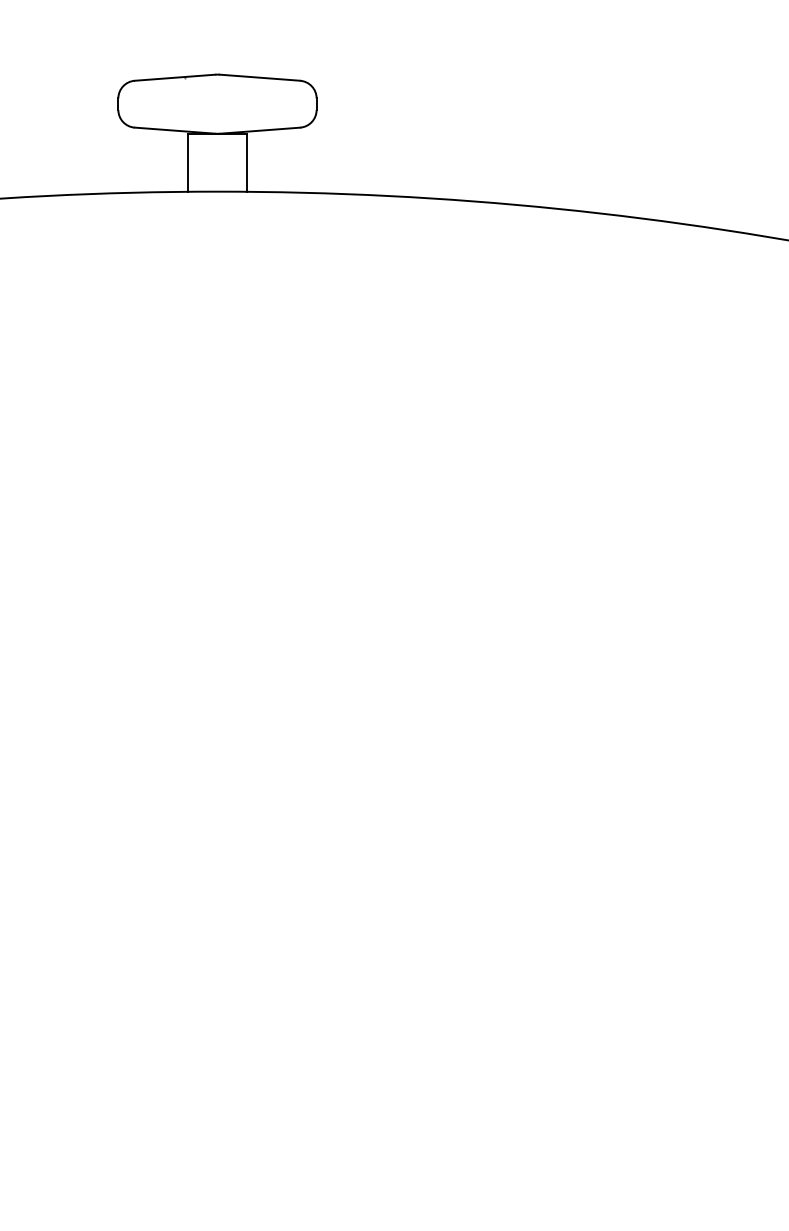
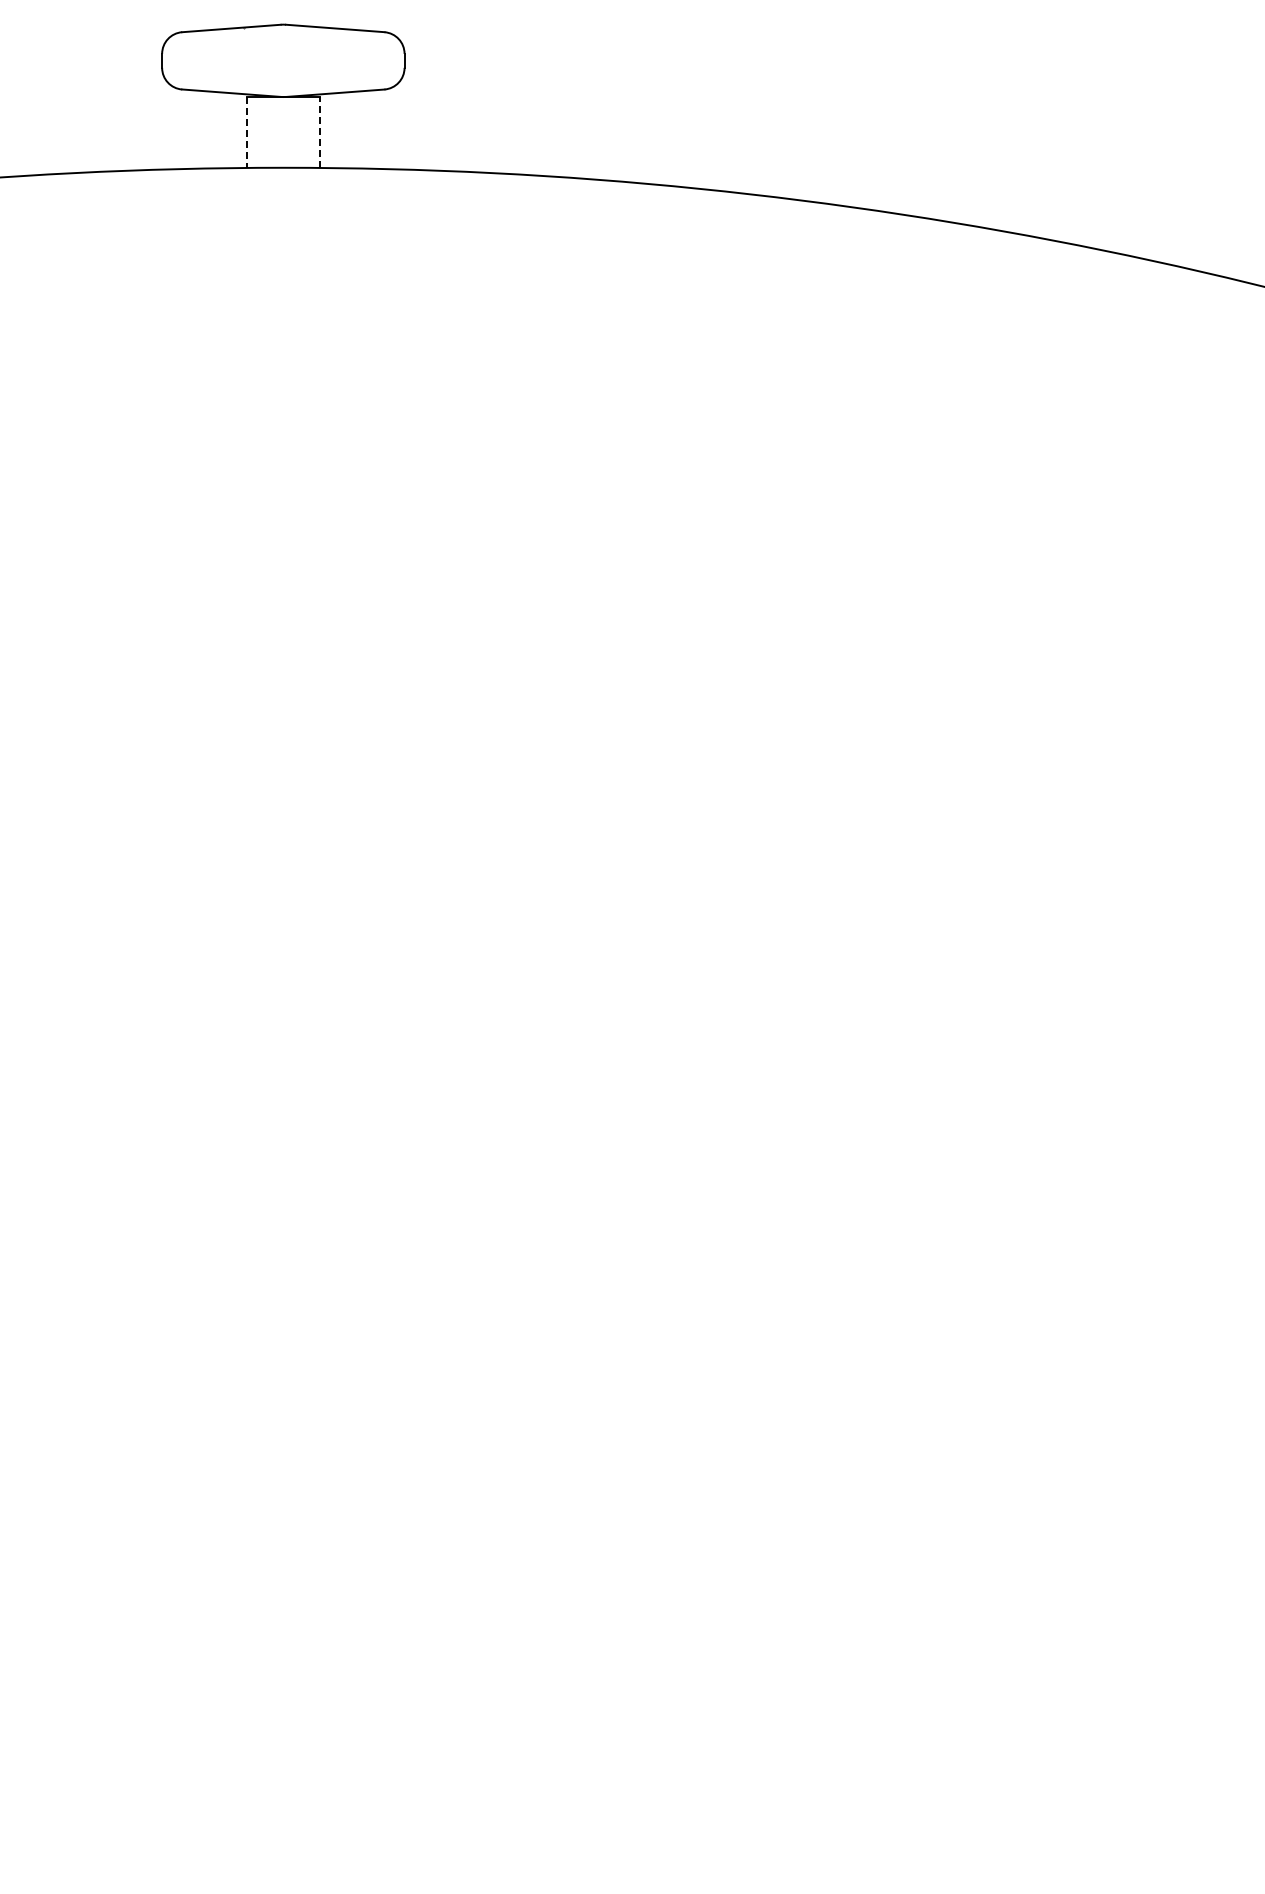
line: (247, 162) -> (319, 132), solid -> dashed
line: (188, 163) -> (247, 133), solid -> dashed

